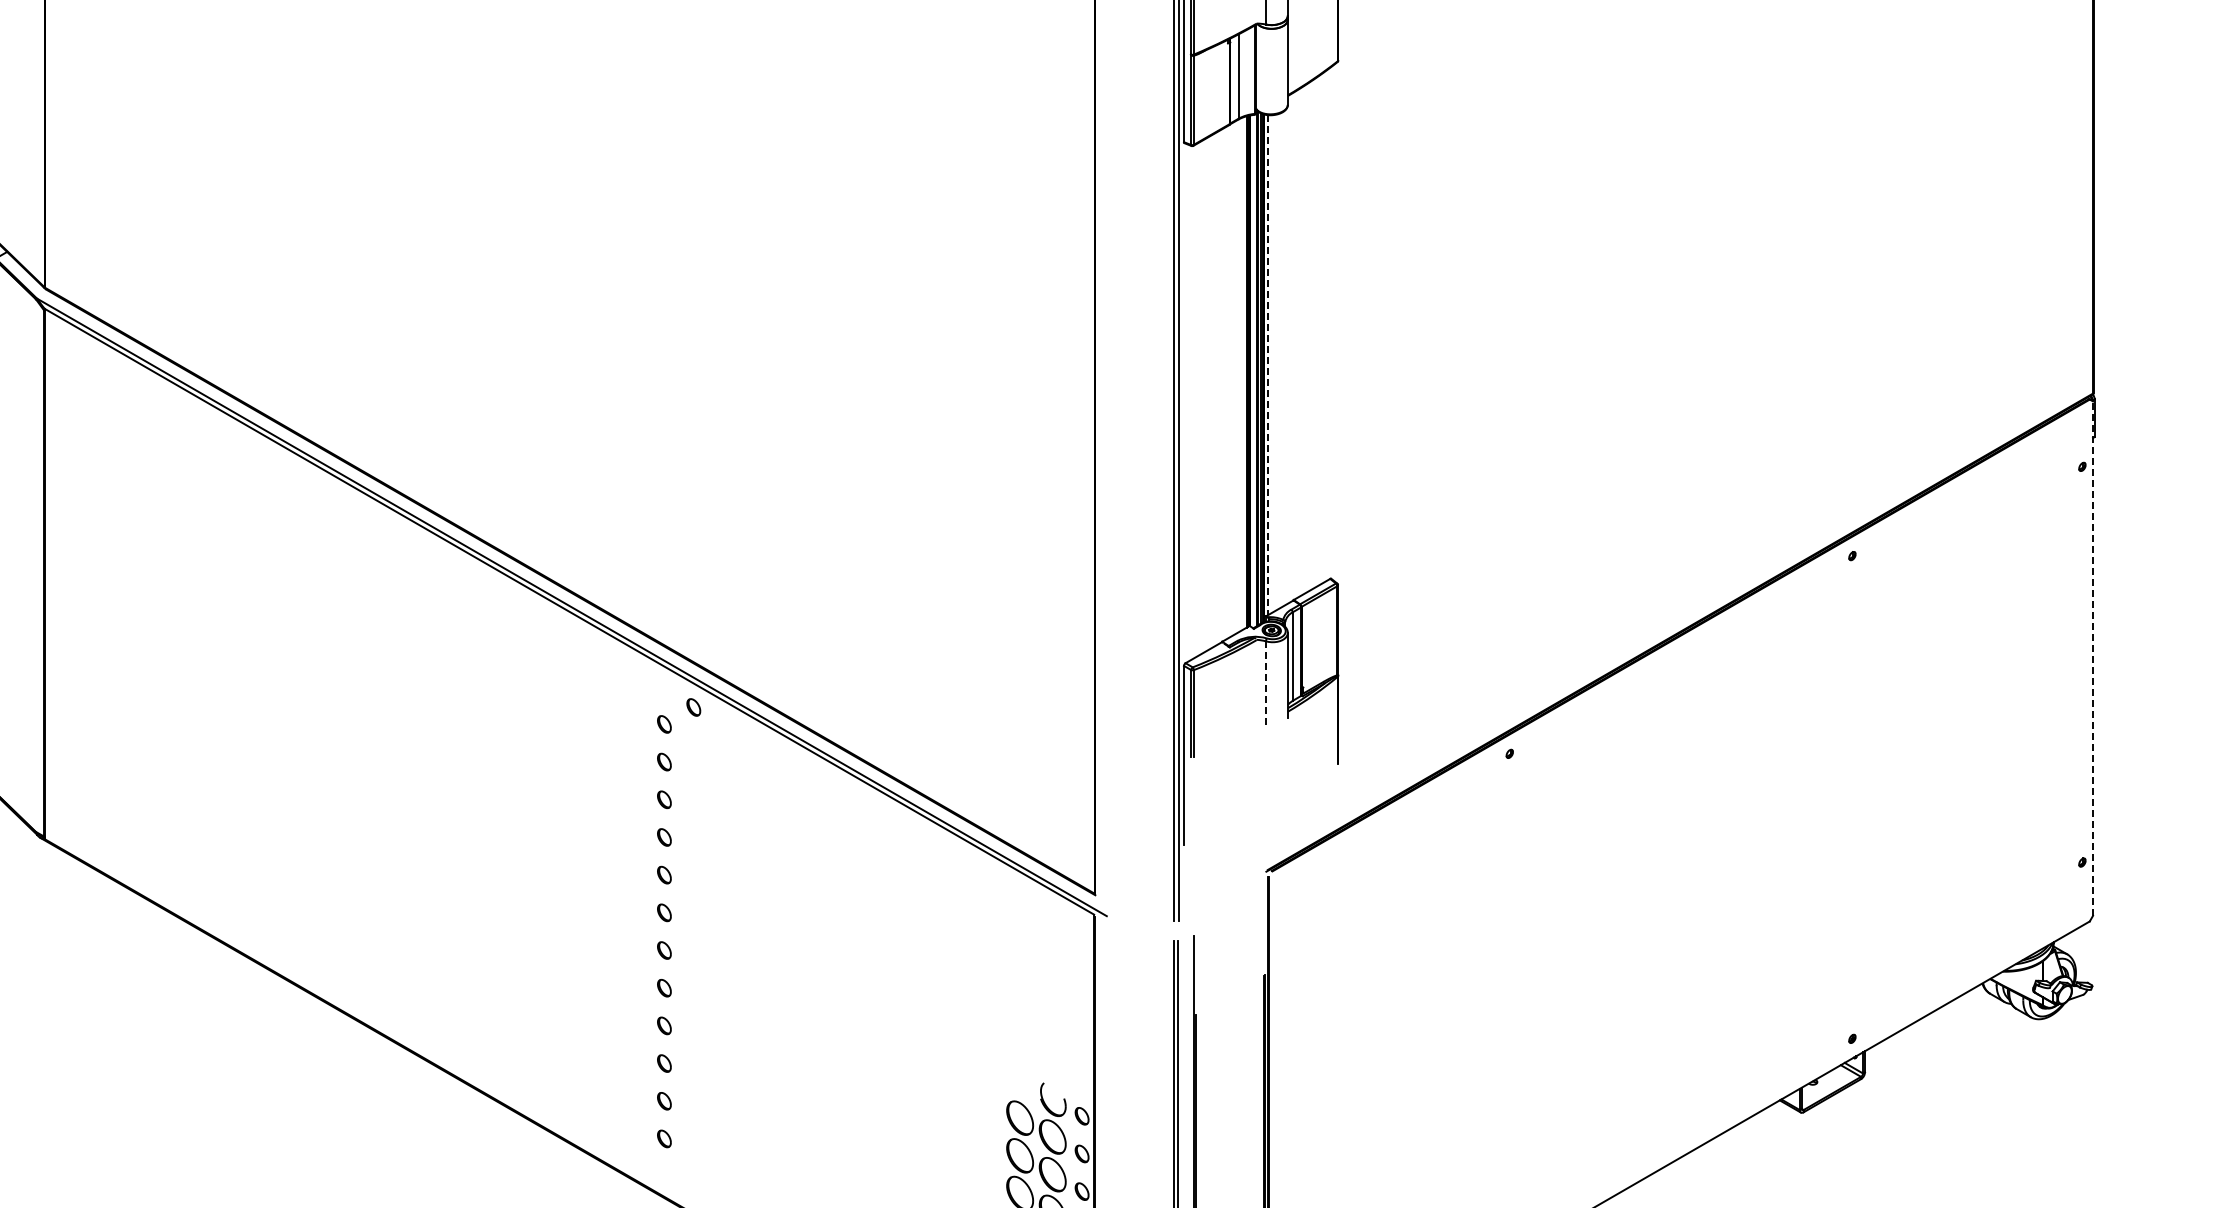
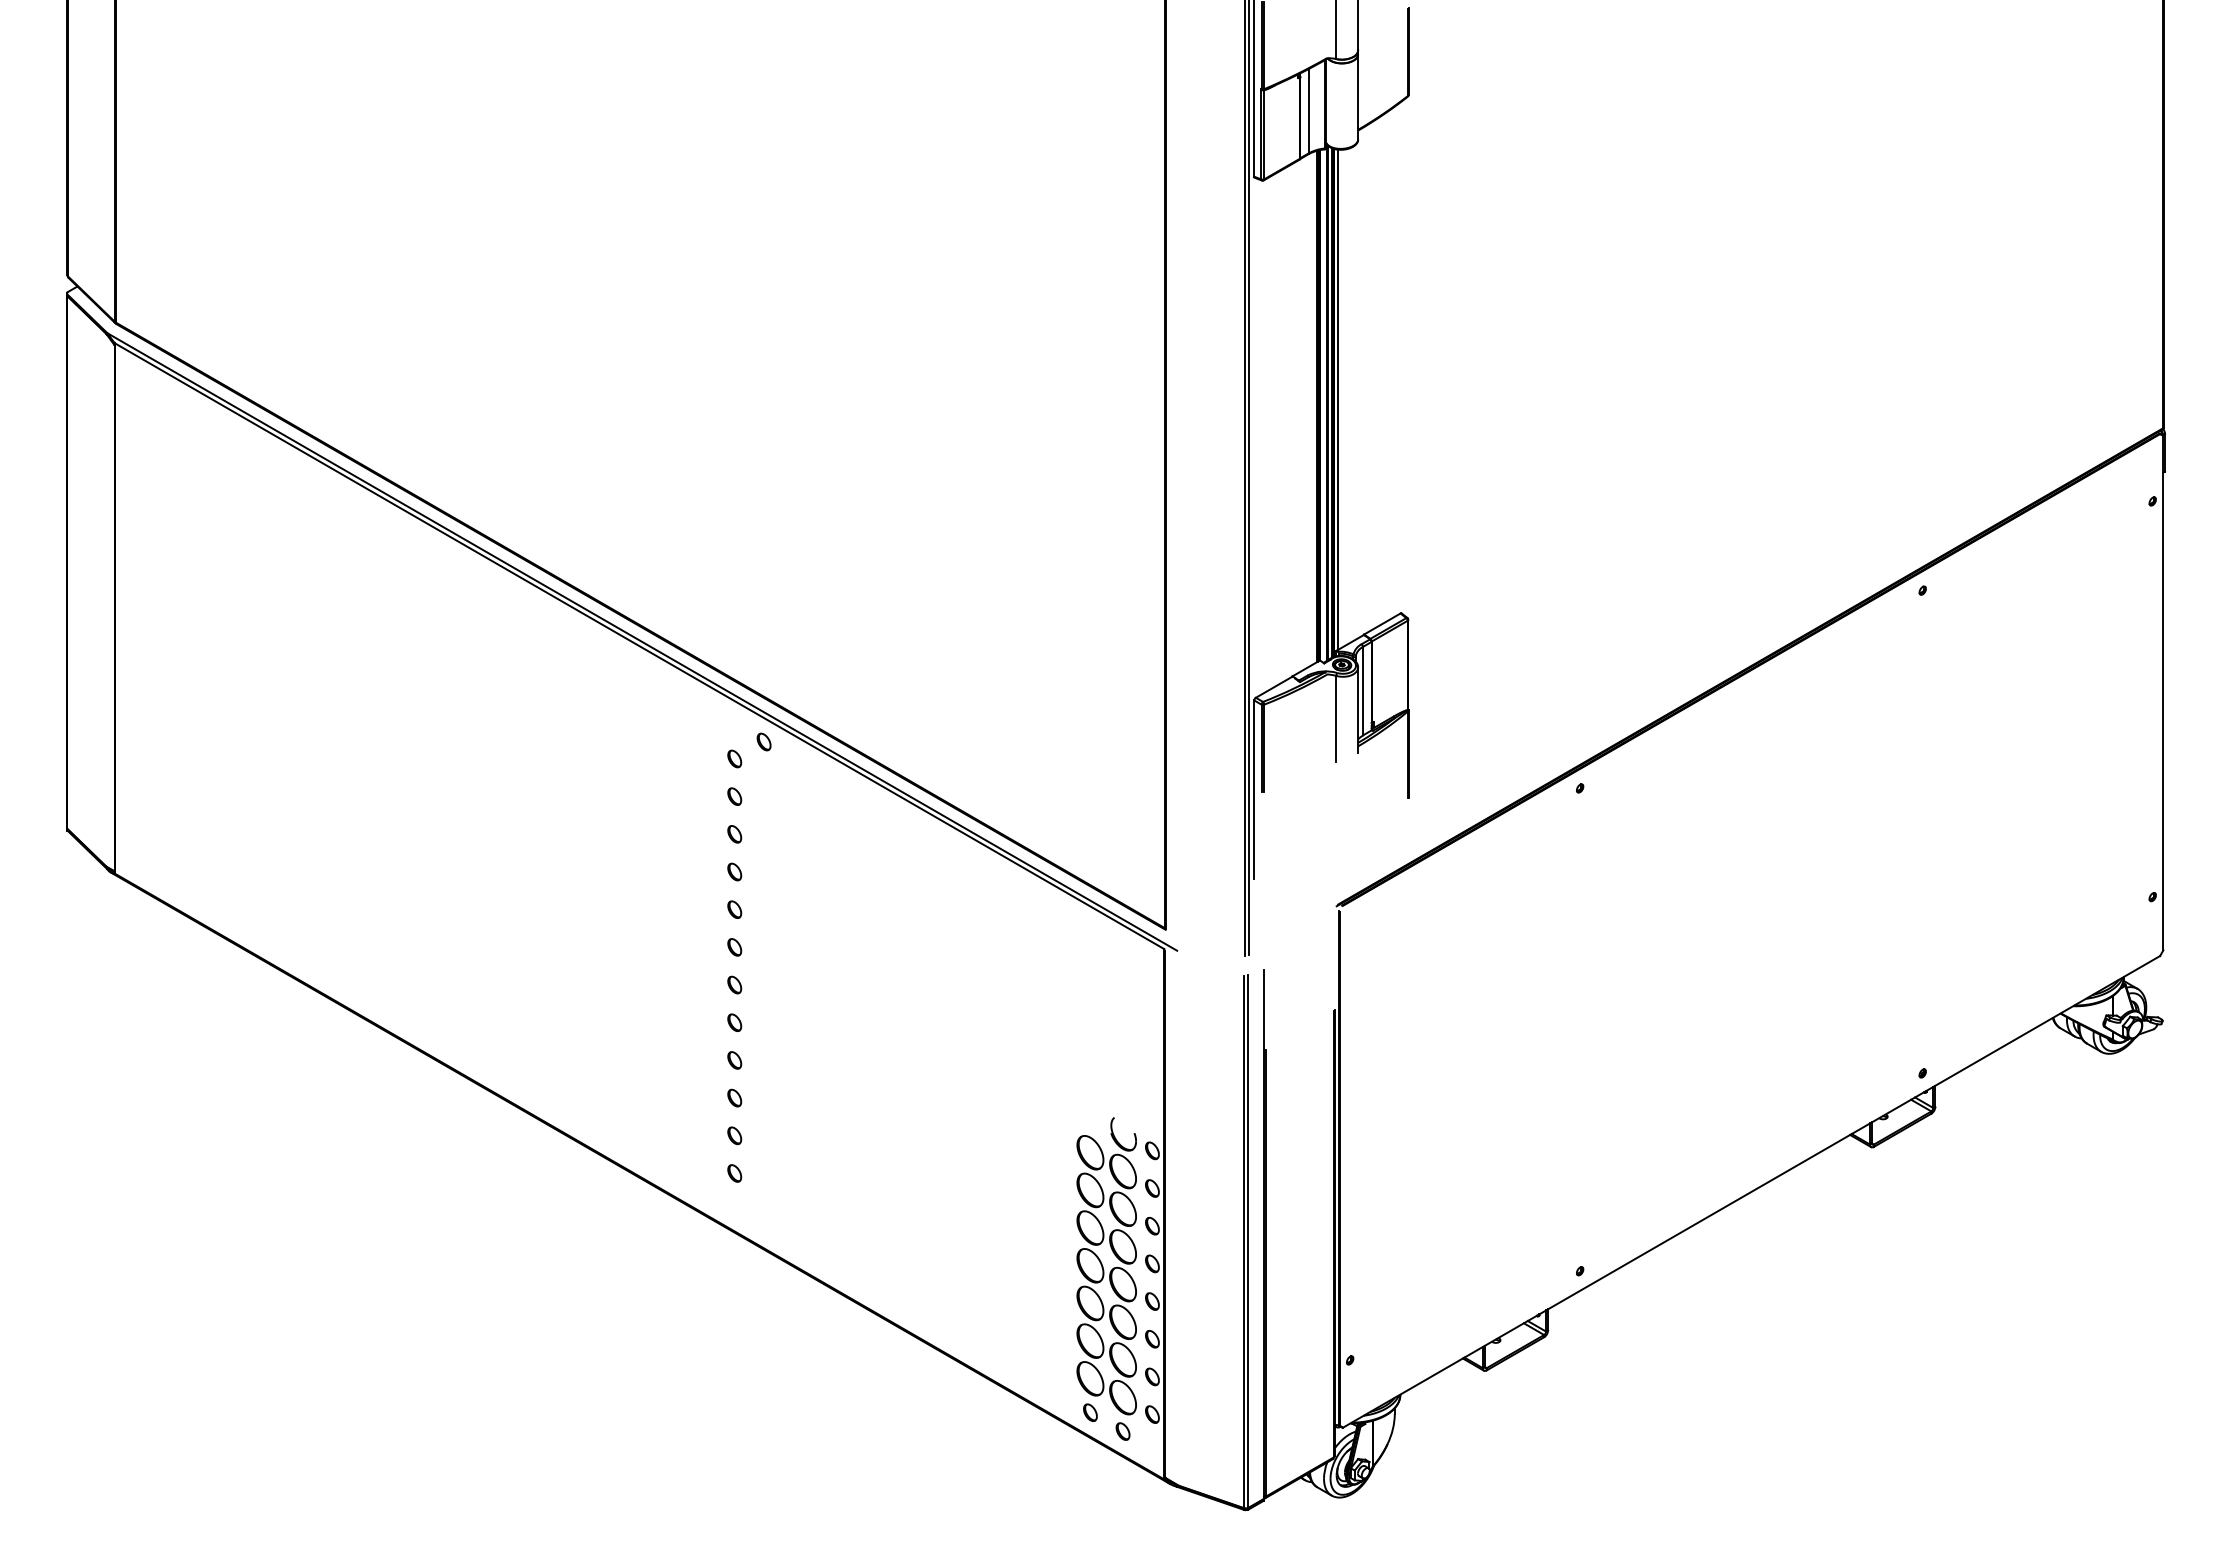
line: (1268, 365) -> (1338, 400), dashed -> solid
line: (2093, 657) -> (2163, 692), dashed -> solid
line: (1266, 683) -> (1336, 718), dashed -> solid

